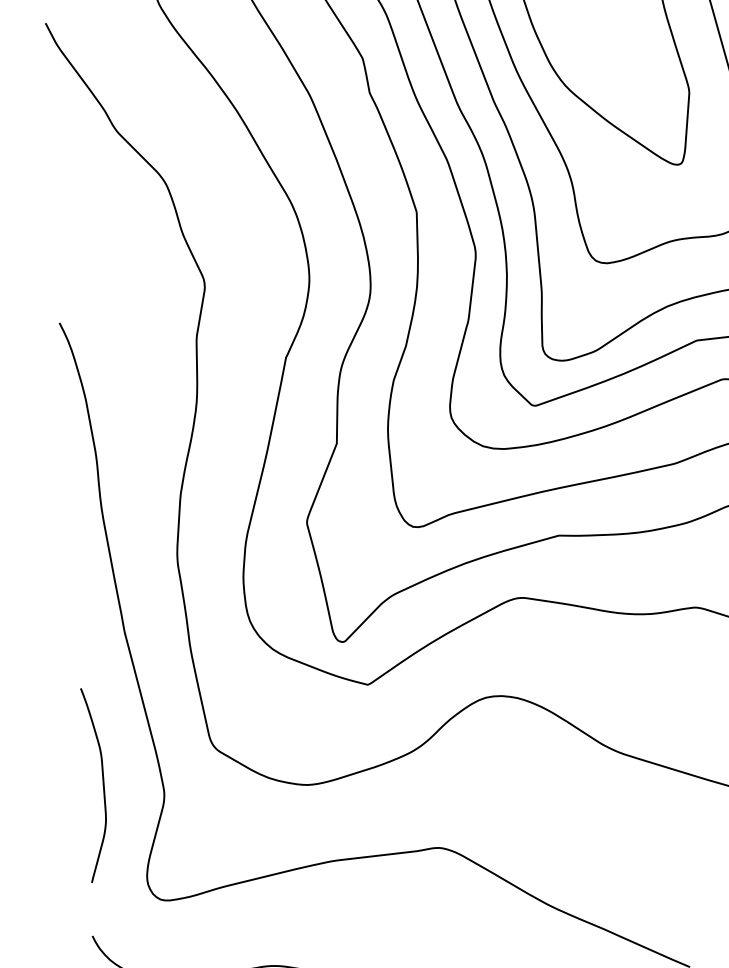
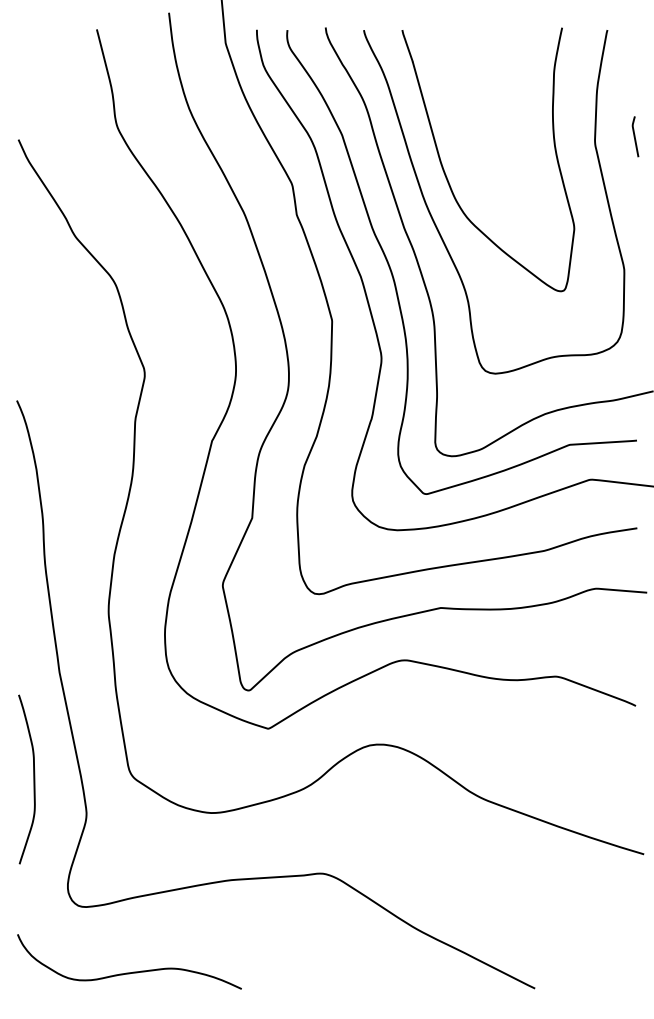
curve: (102, 784) -> (33, 779), moved

